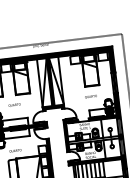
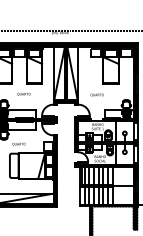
text: (90, 96) -> (96, 94), moved

